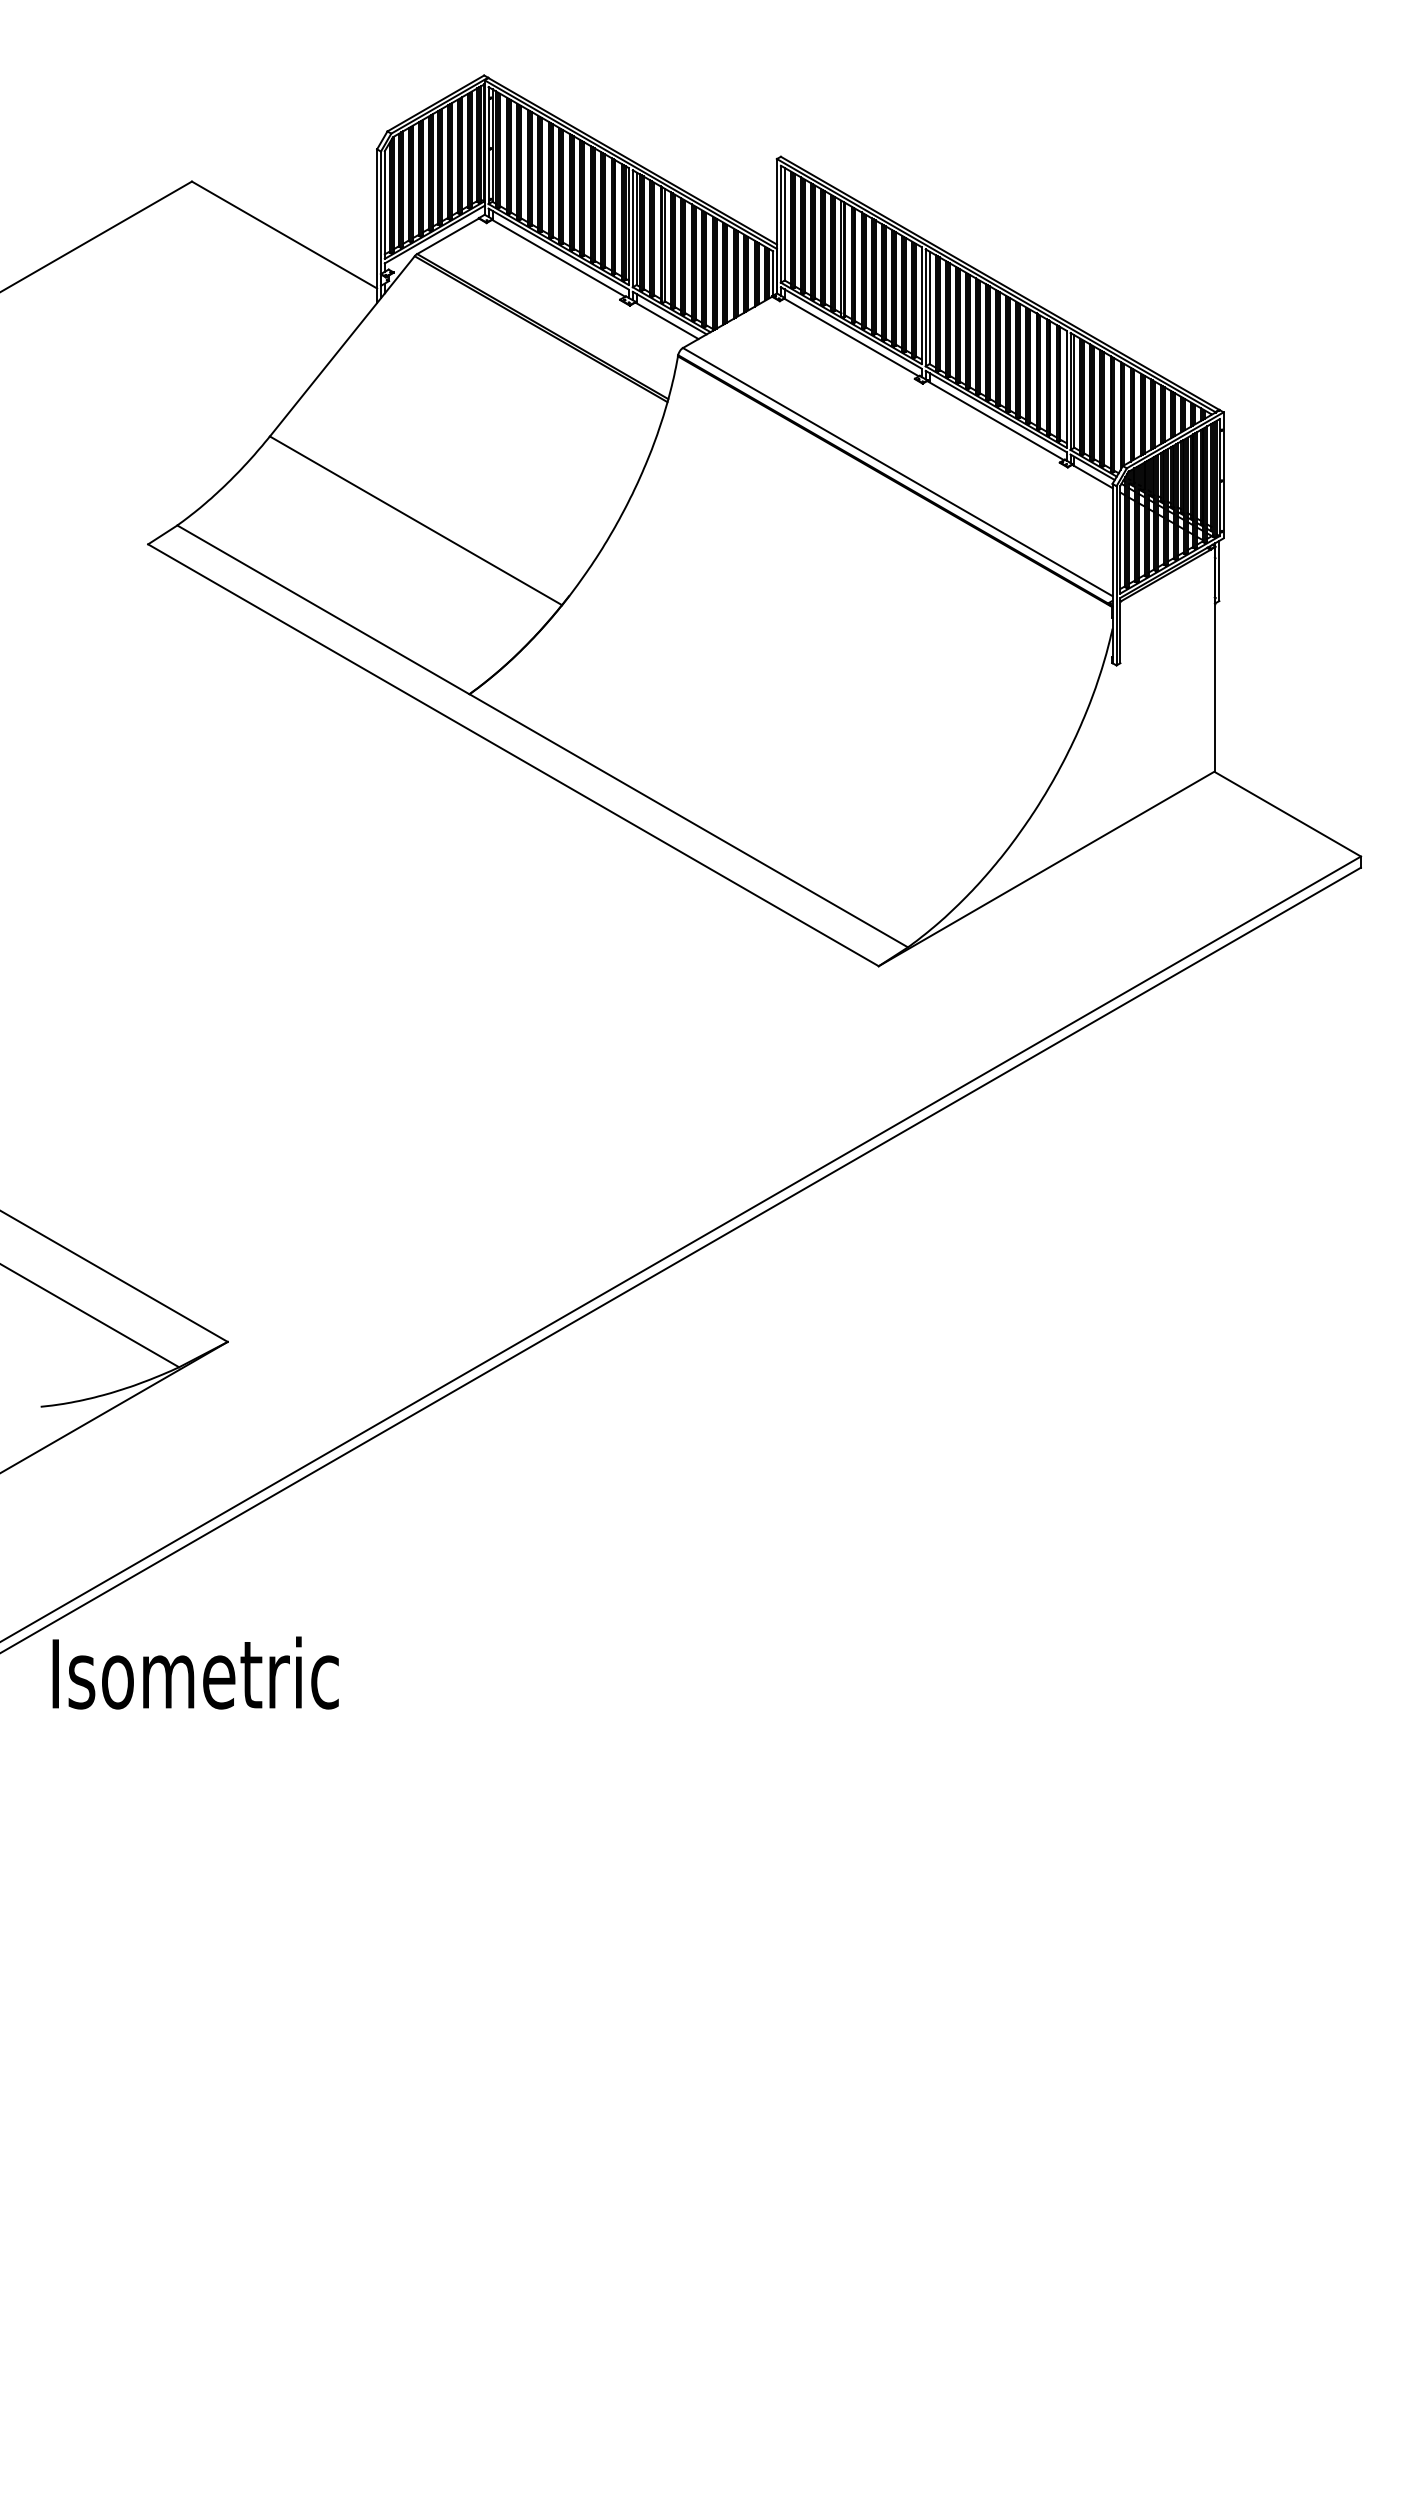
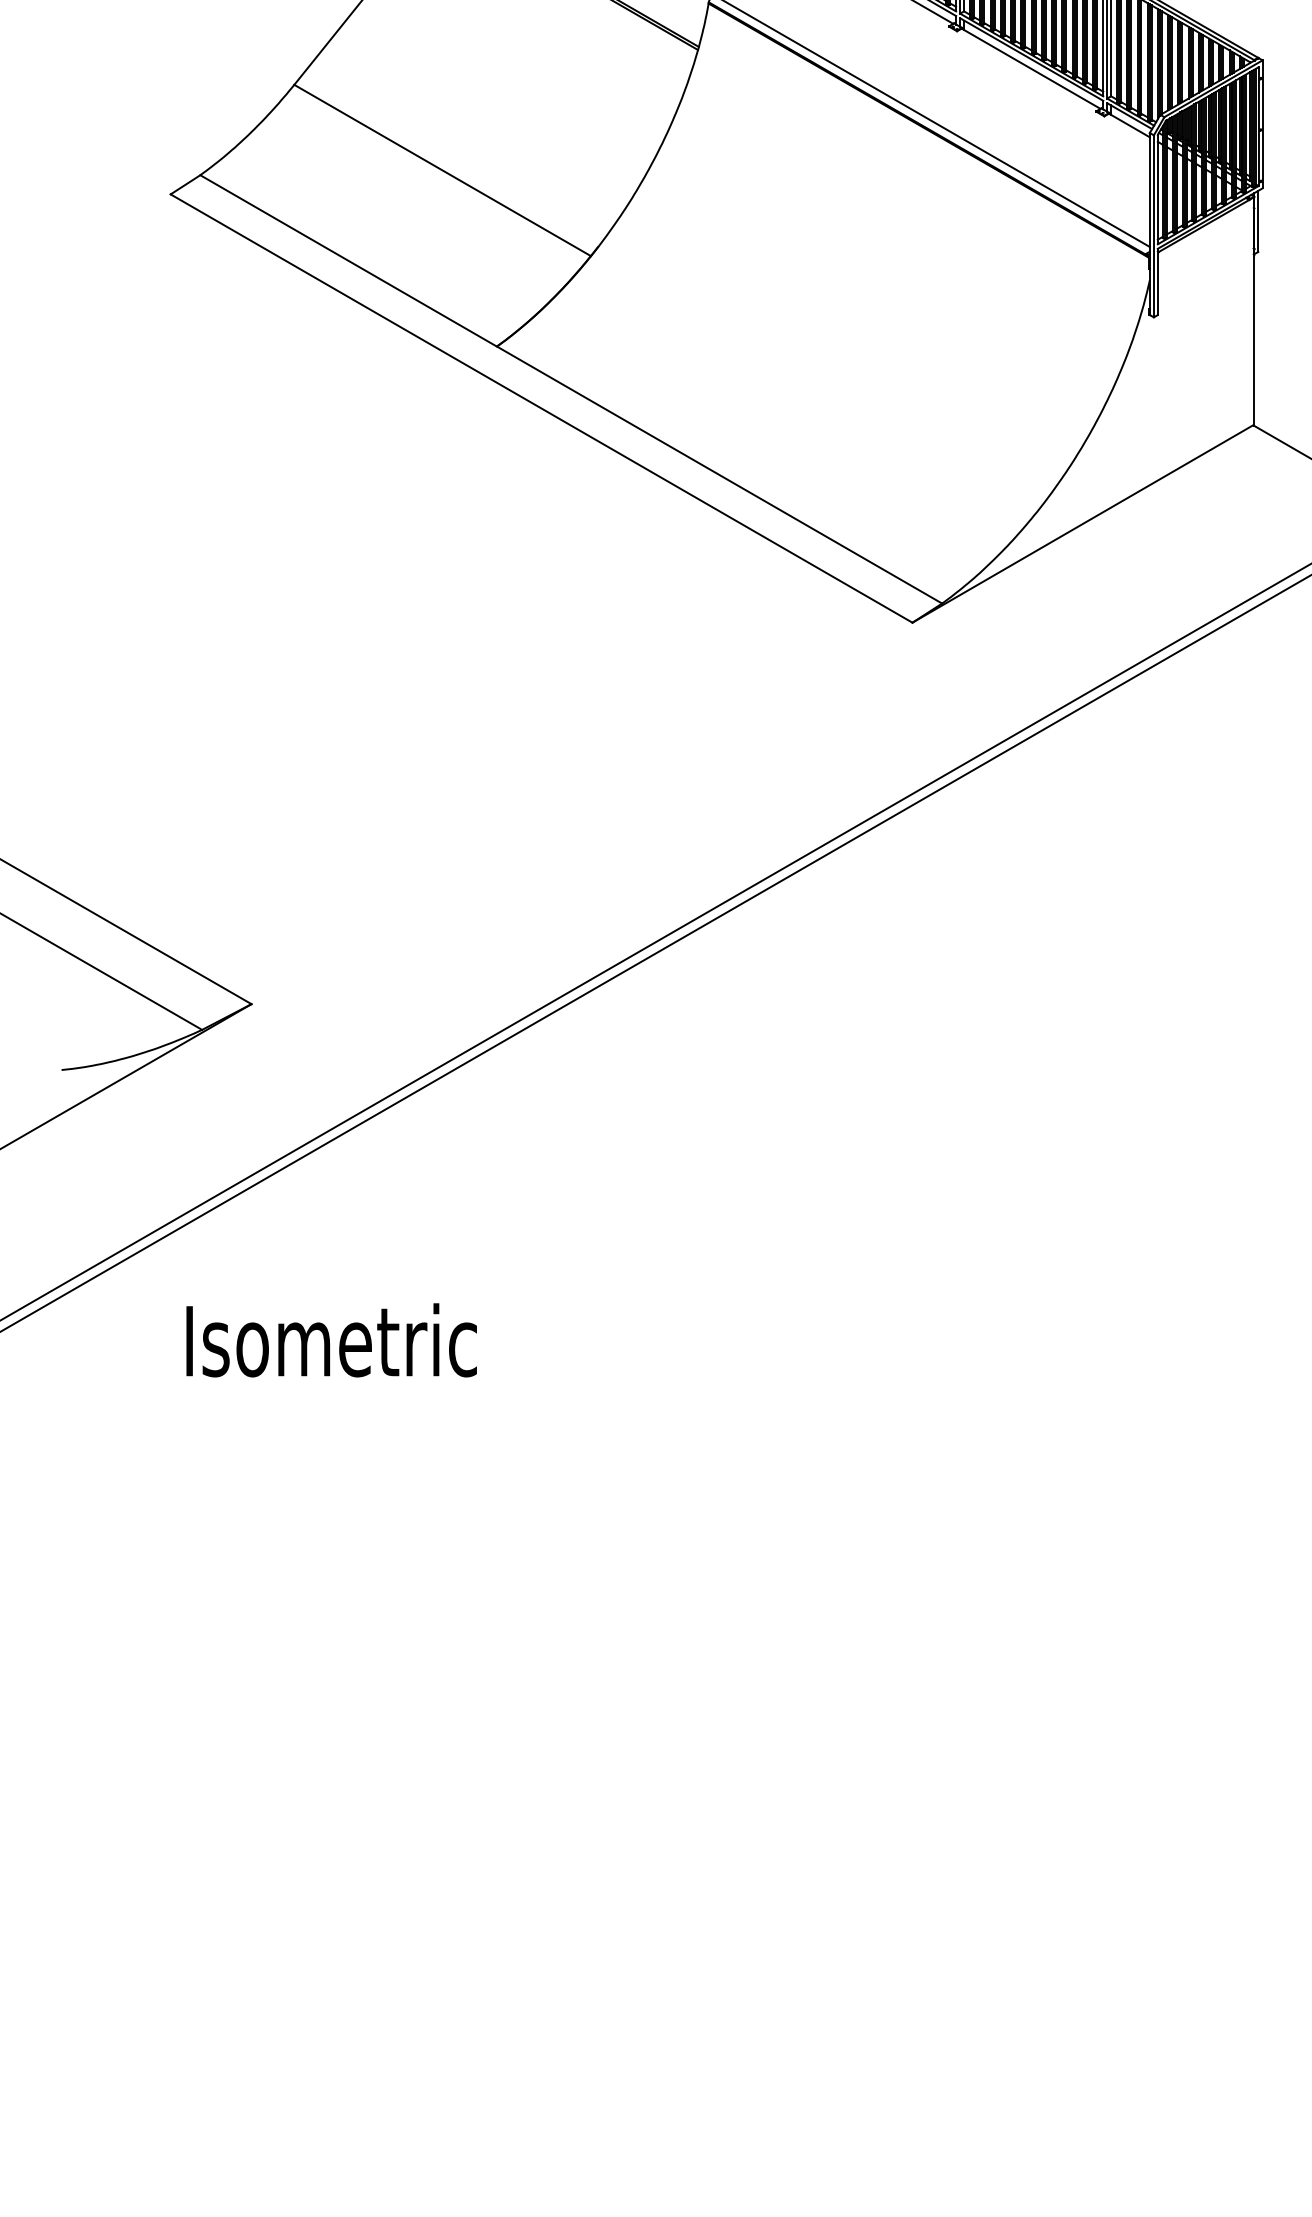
text: (195, 1672) -> (331, 1339), moved

